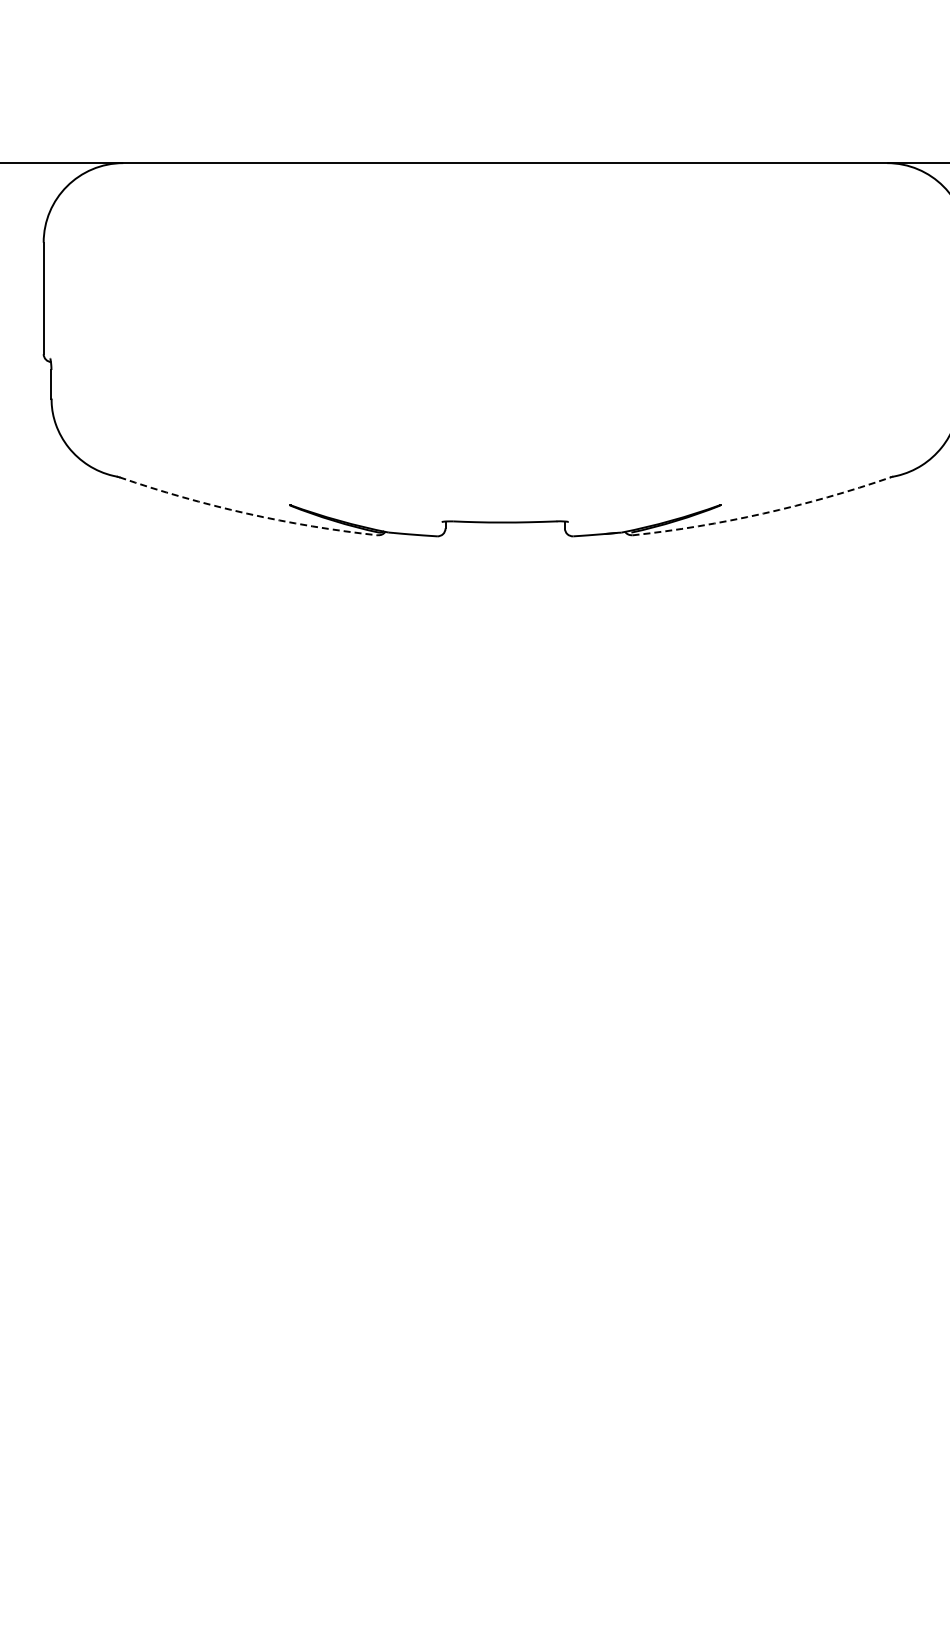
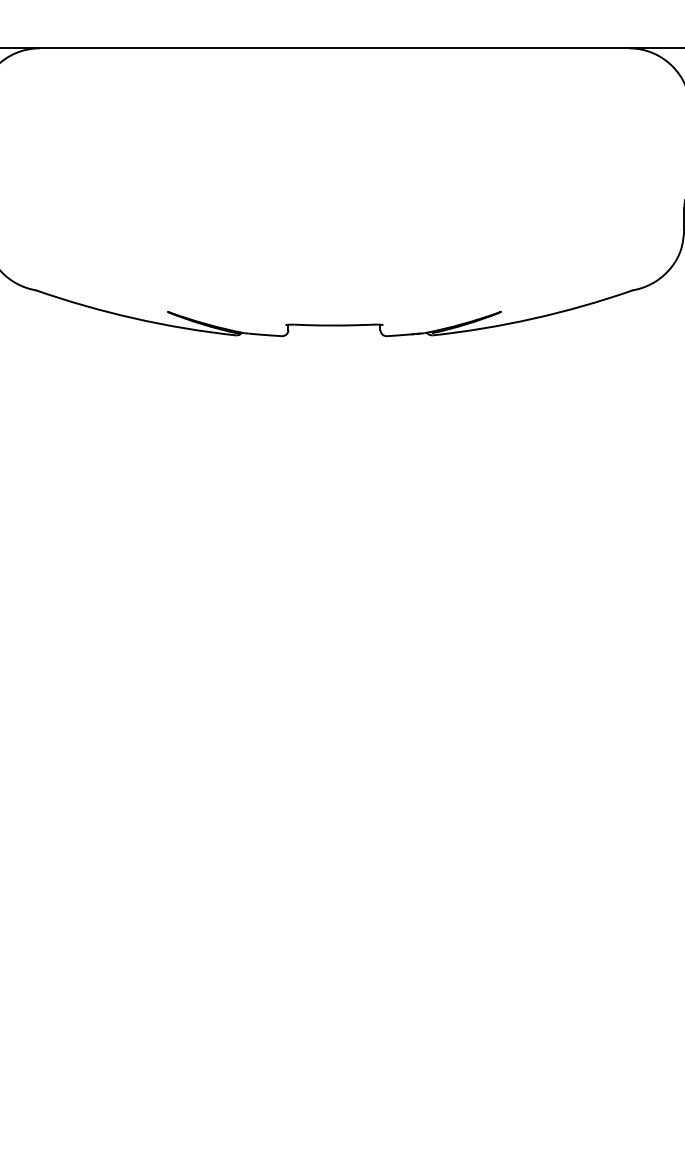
arc: (247, 513) -> (135, 318), dashed -> solid
arc: (763, 513) -> (533, 318), dashed -> solid

